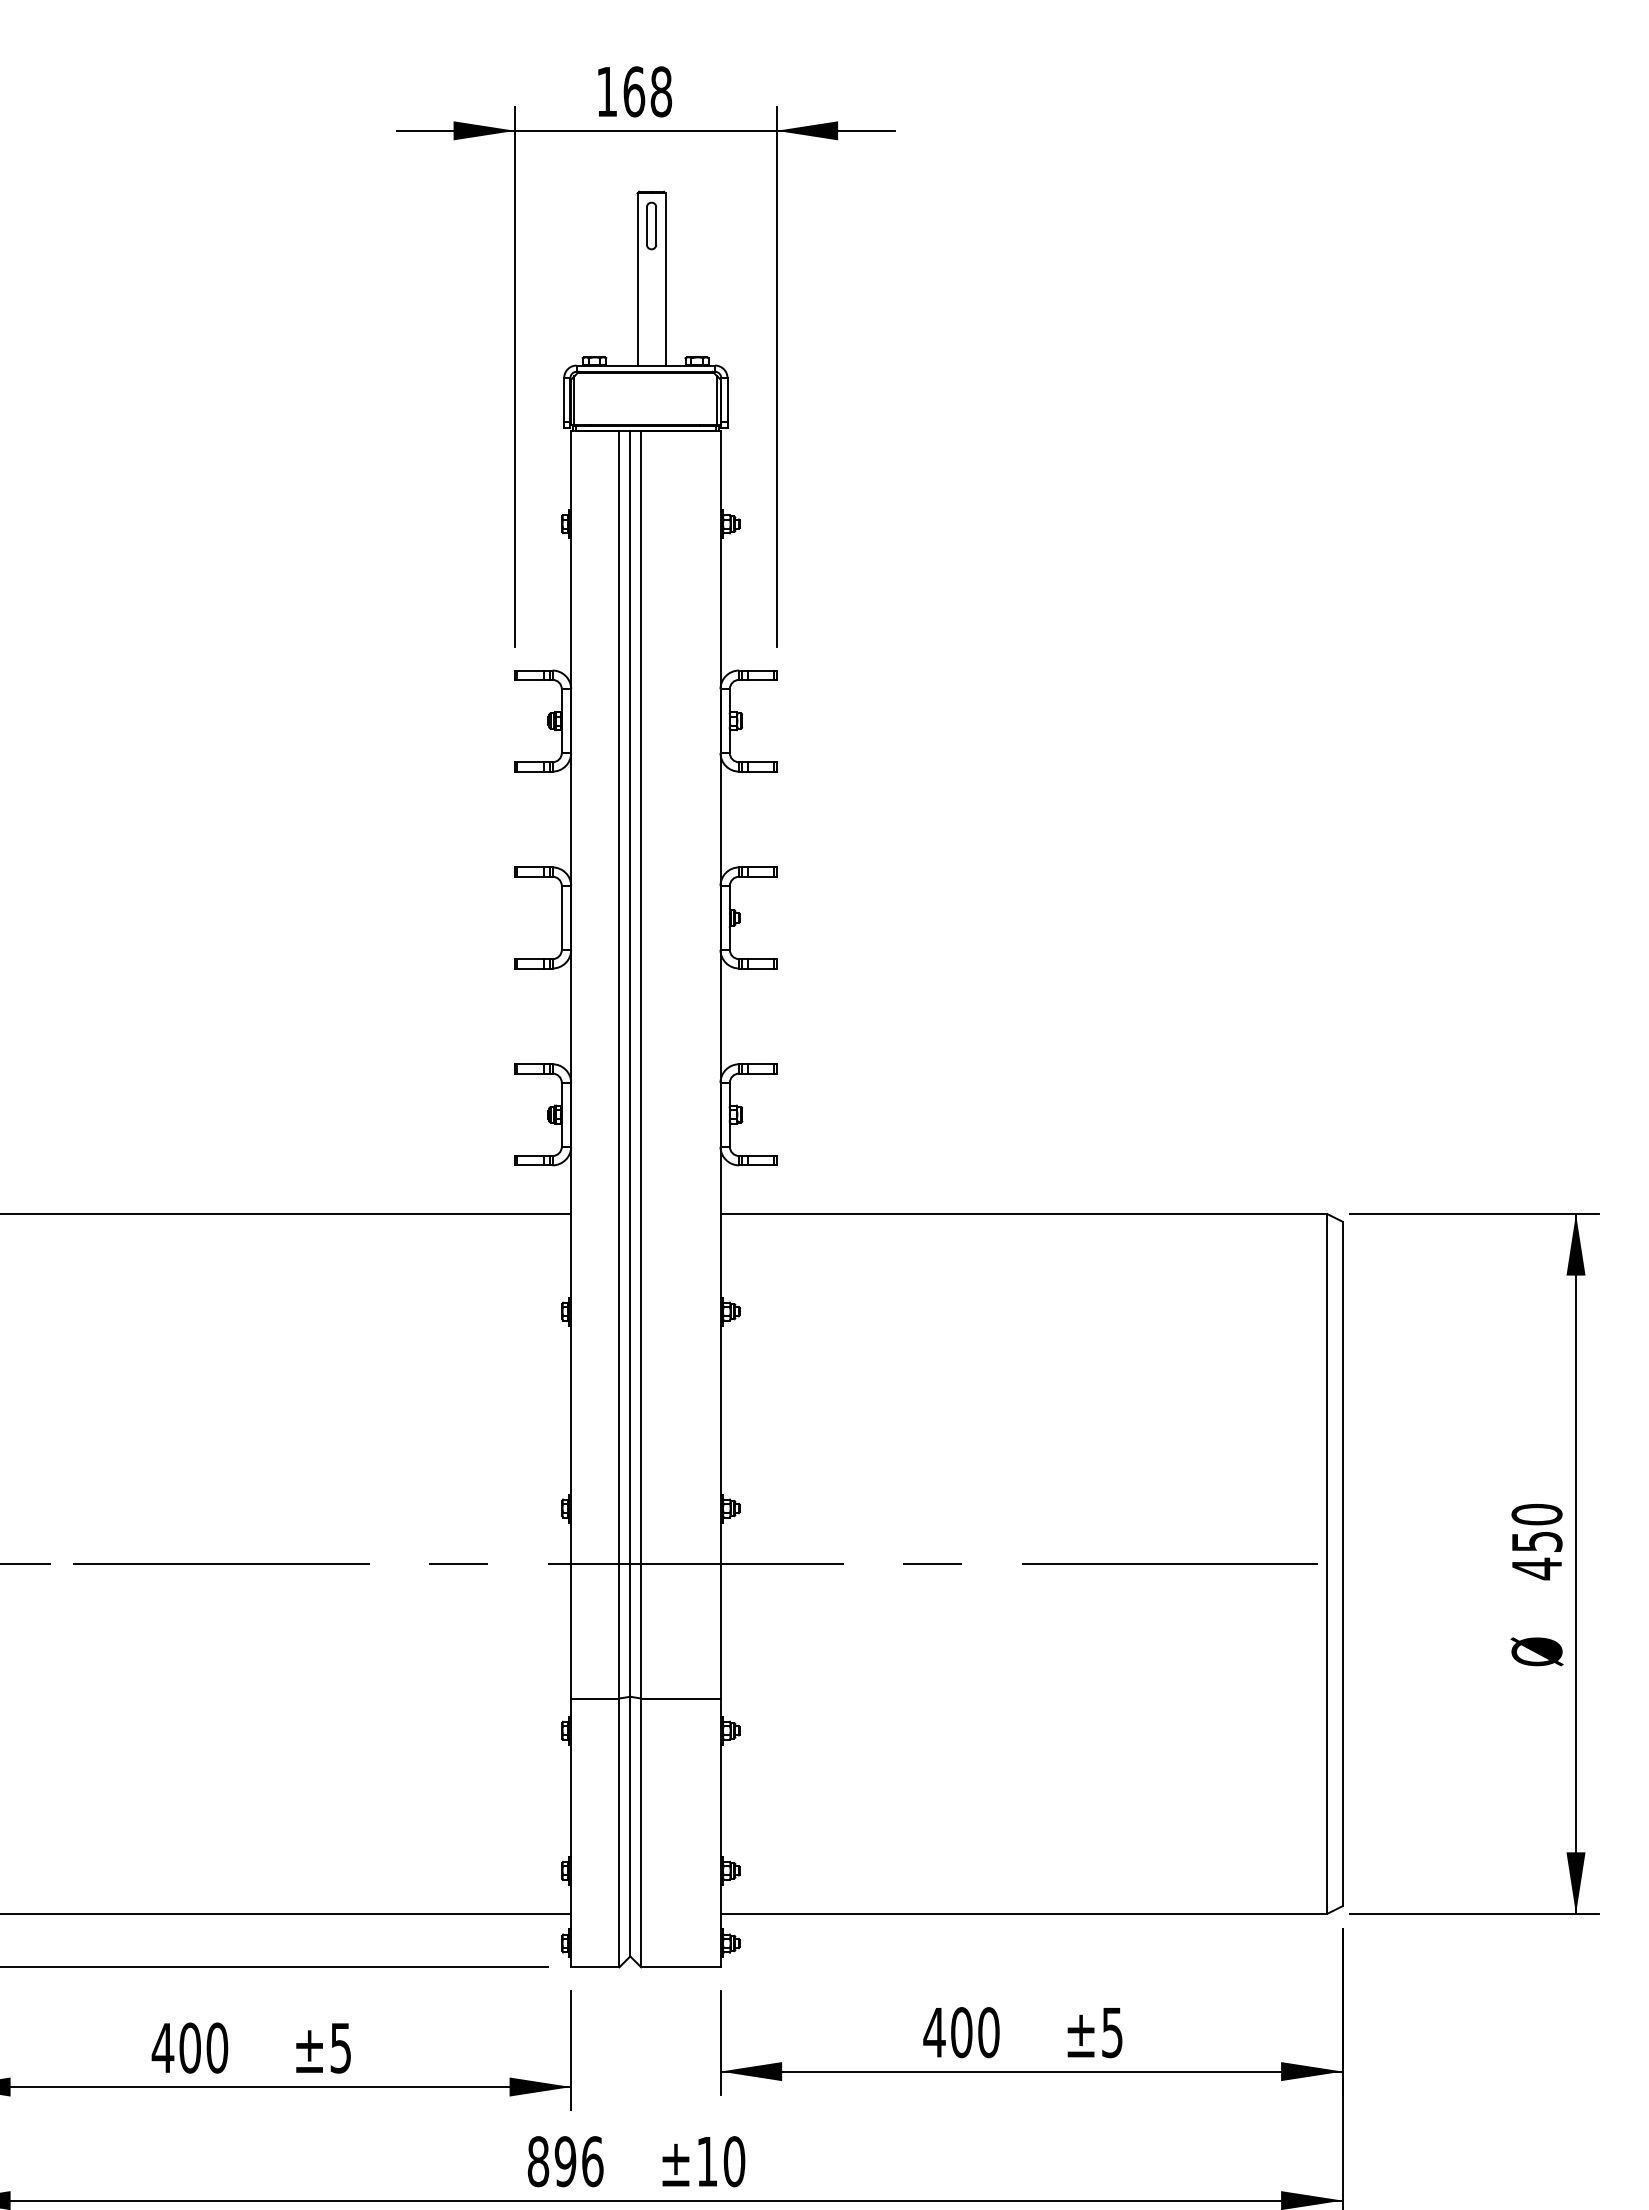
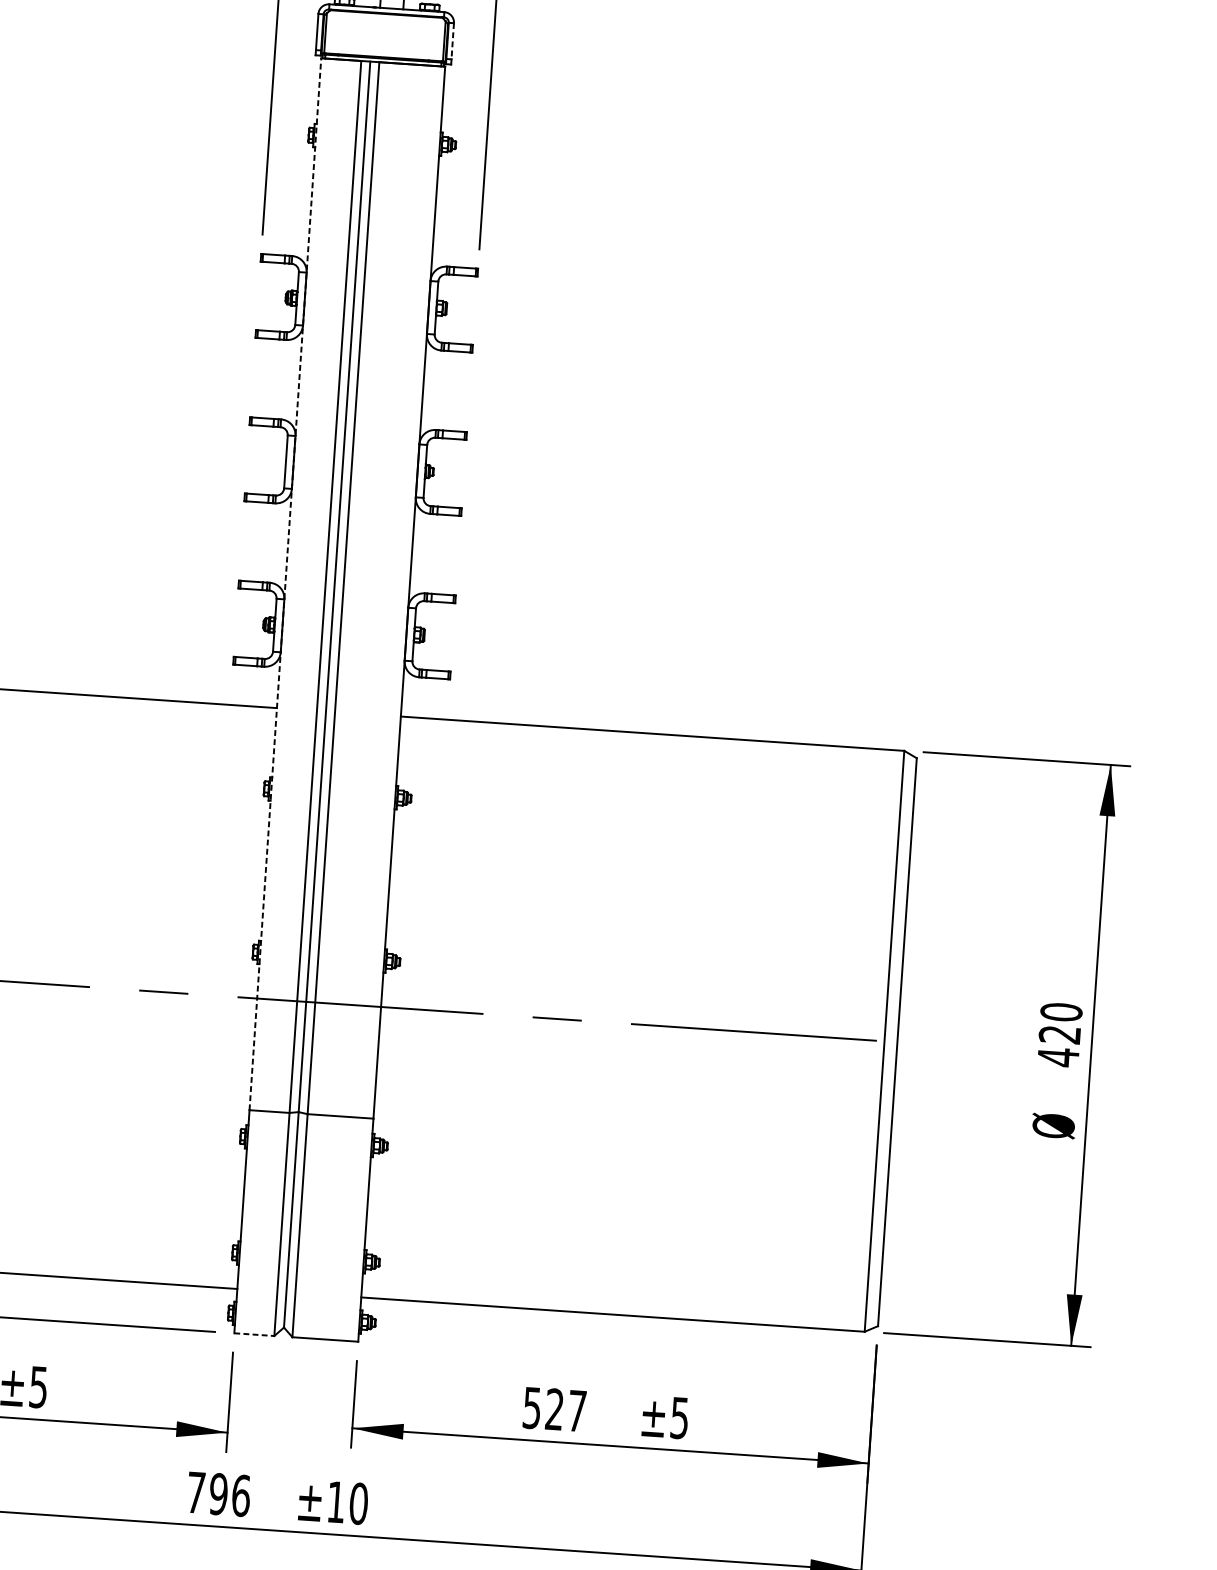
line: (727, 399) -> (452, 41), solid -> dashed
line: (571, 1064) -> (285, 584), solid -> dashed
text: (1536, 1542) -> (1059, 1035), 450 -> 420
line: (595, 1967) -> (254, 1334), solid -> dashed
text: (961, 2032) -> (554, 1409), 400 -> 527
text: (538, 2161) -> (196, 1492), 896 -> 796

